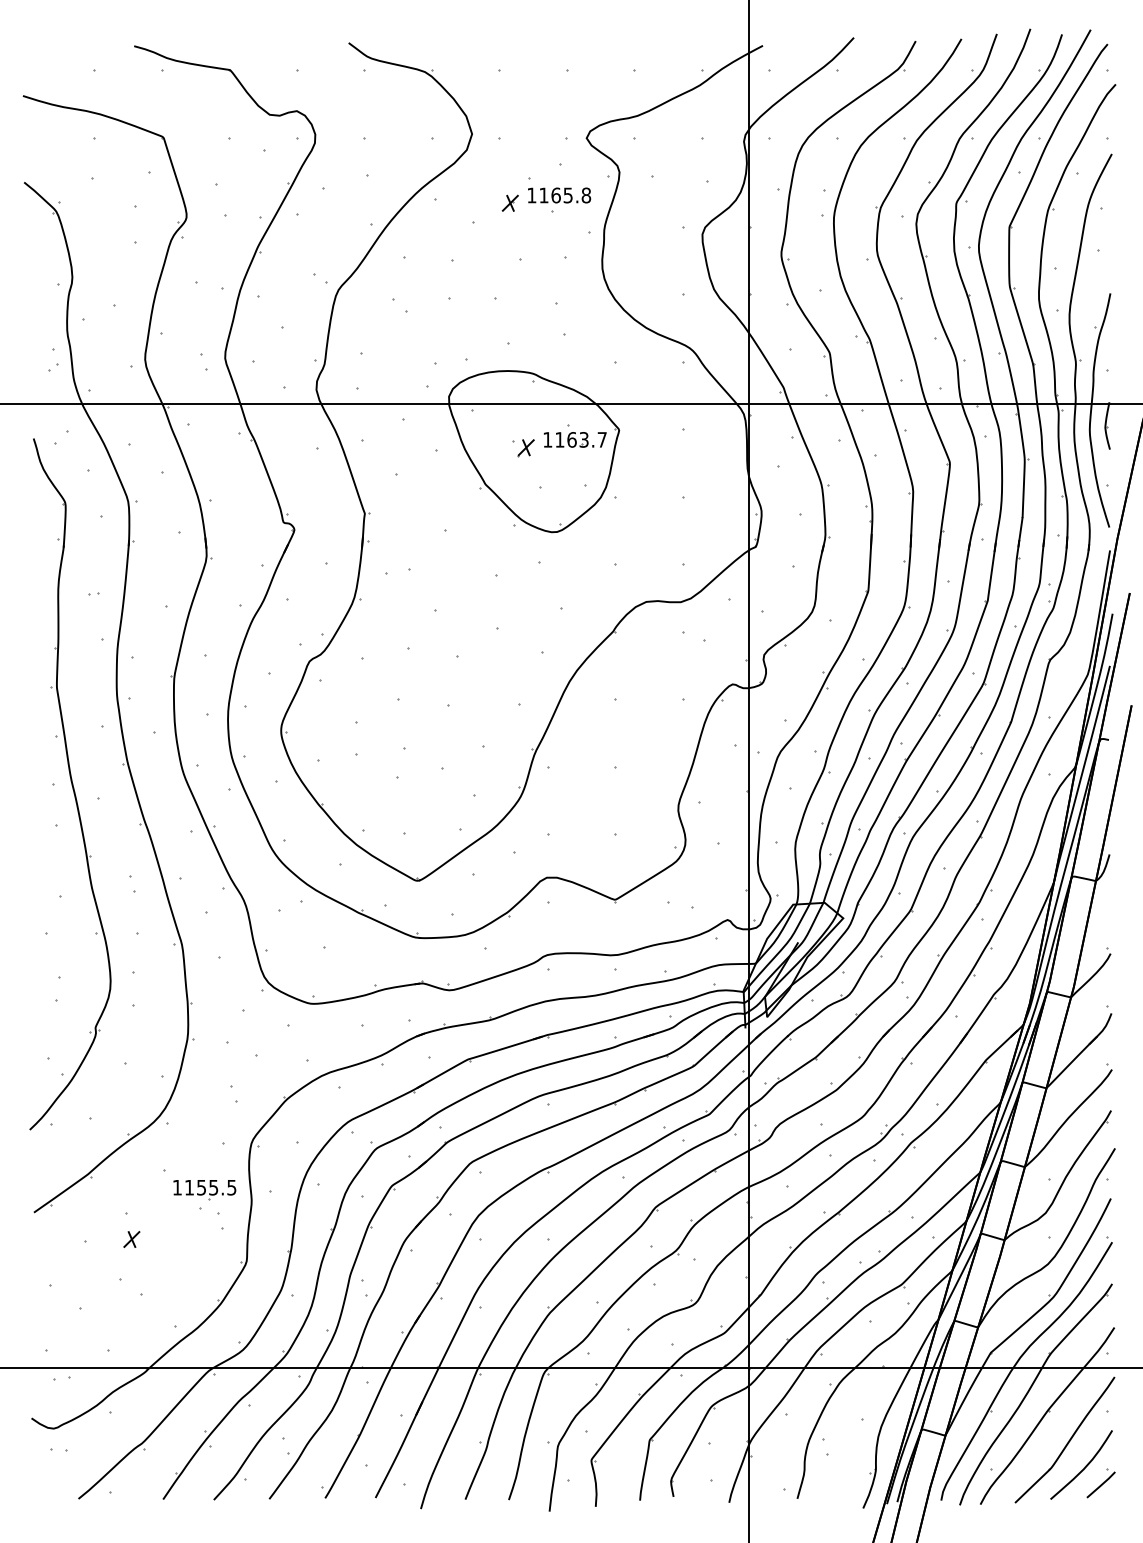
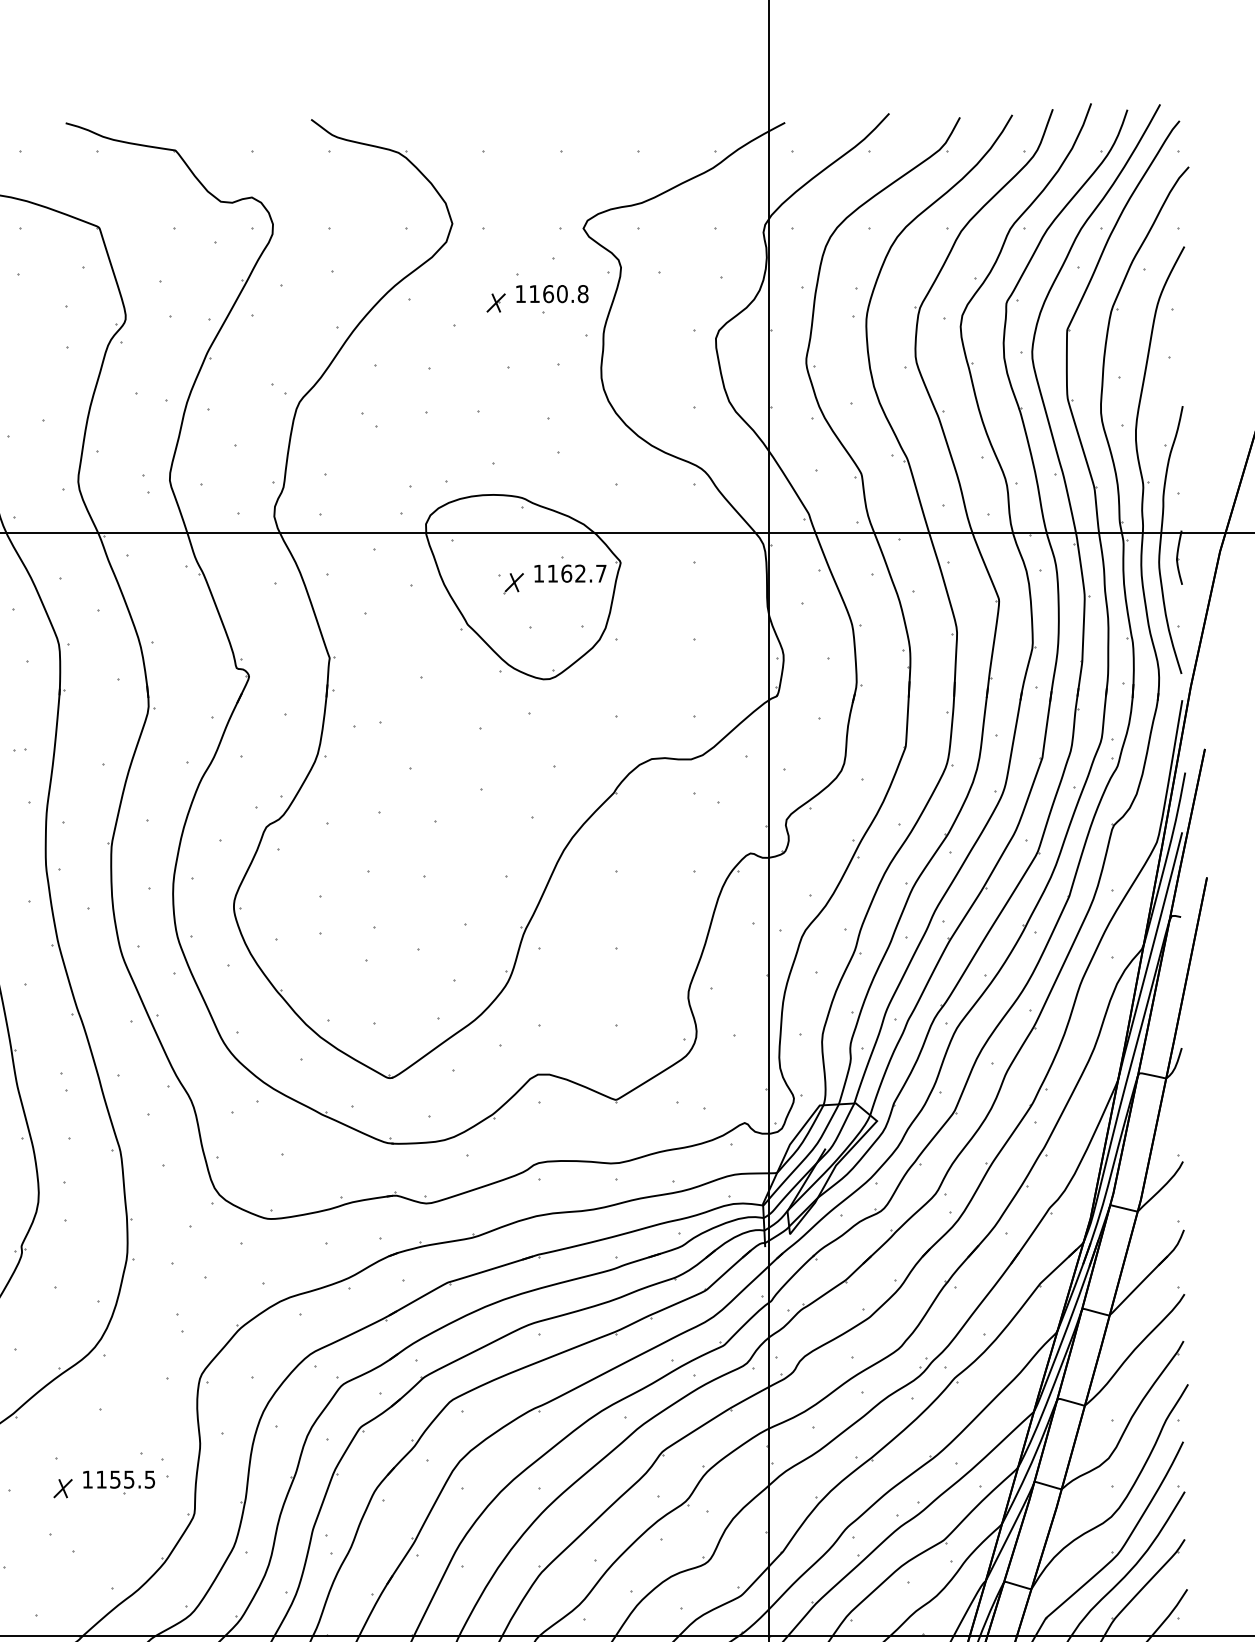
text: (567, 195) -> (561, 294), 1165.8 -> 1160.8
text: (583, 439) -> (579, 573), 1163.7 -> 1162.7
part: (204, 1190) -> (118, 1482), moved

